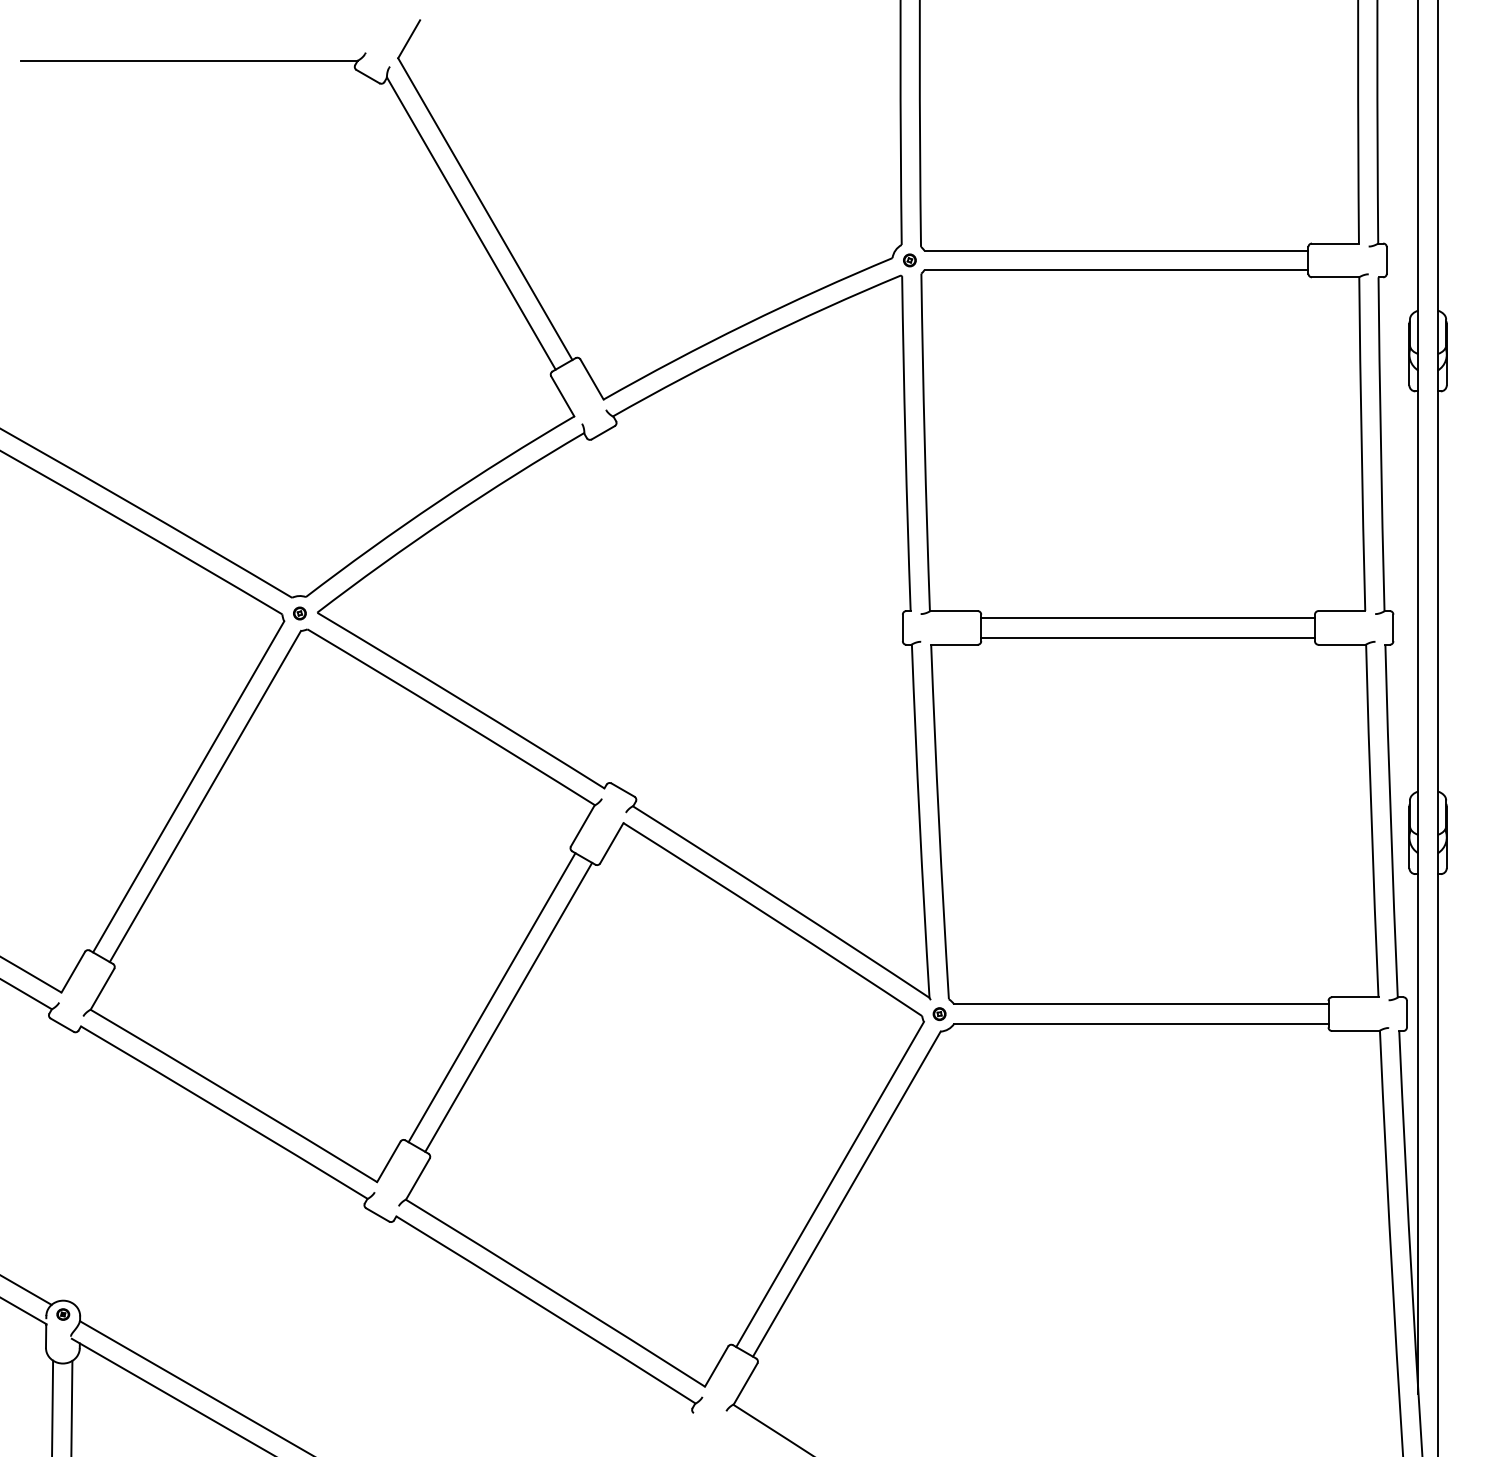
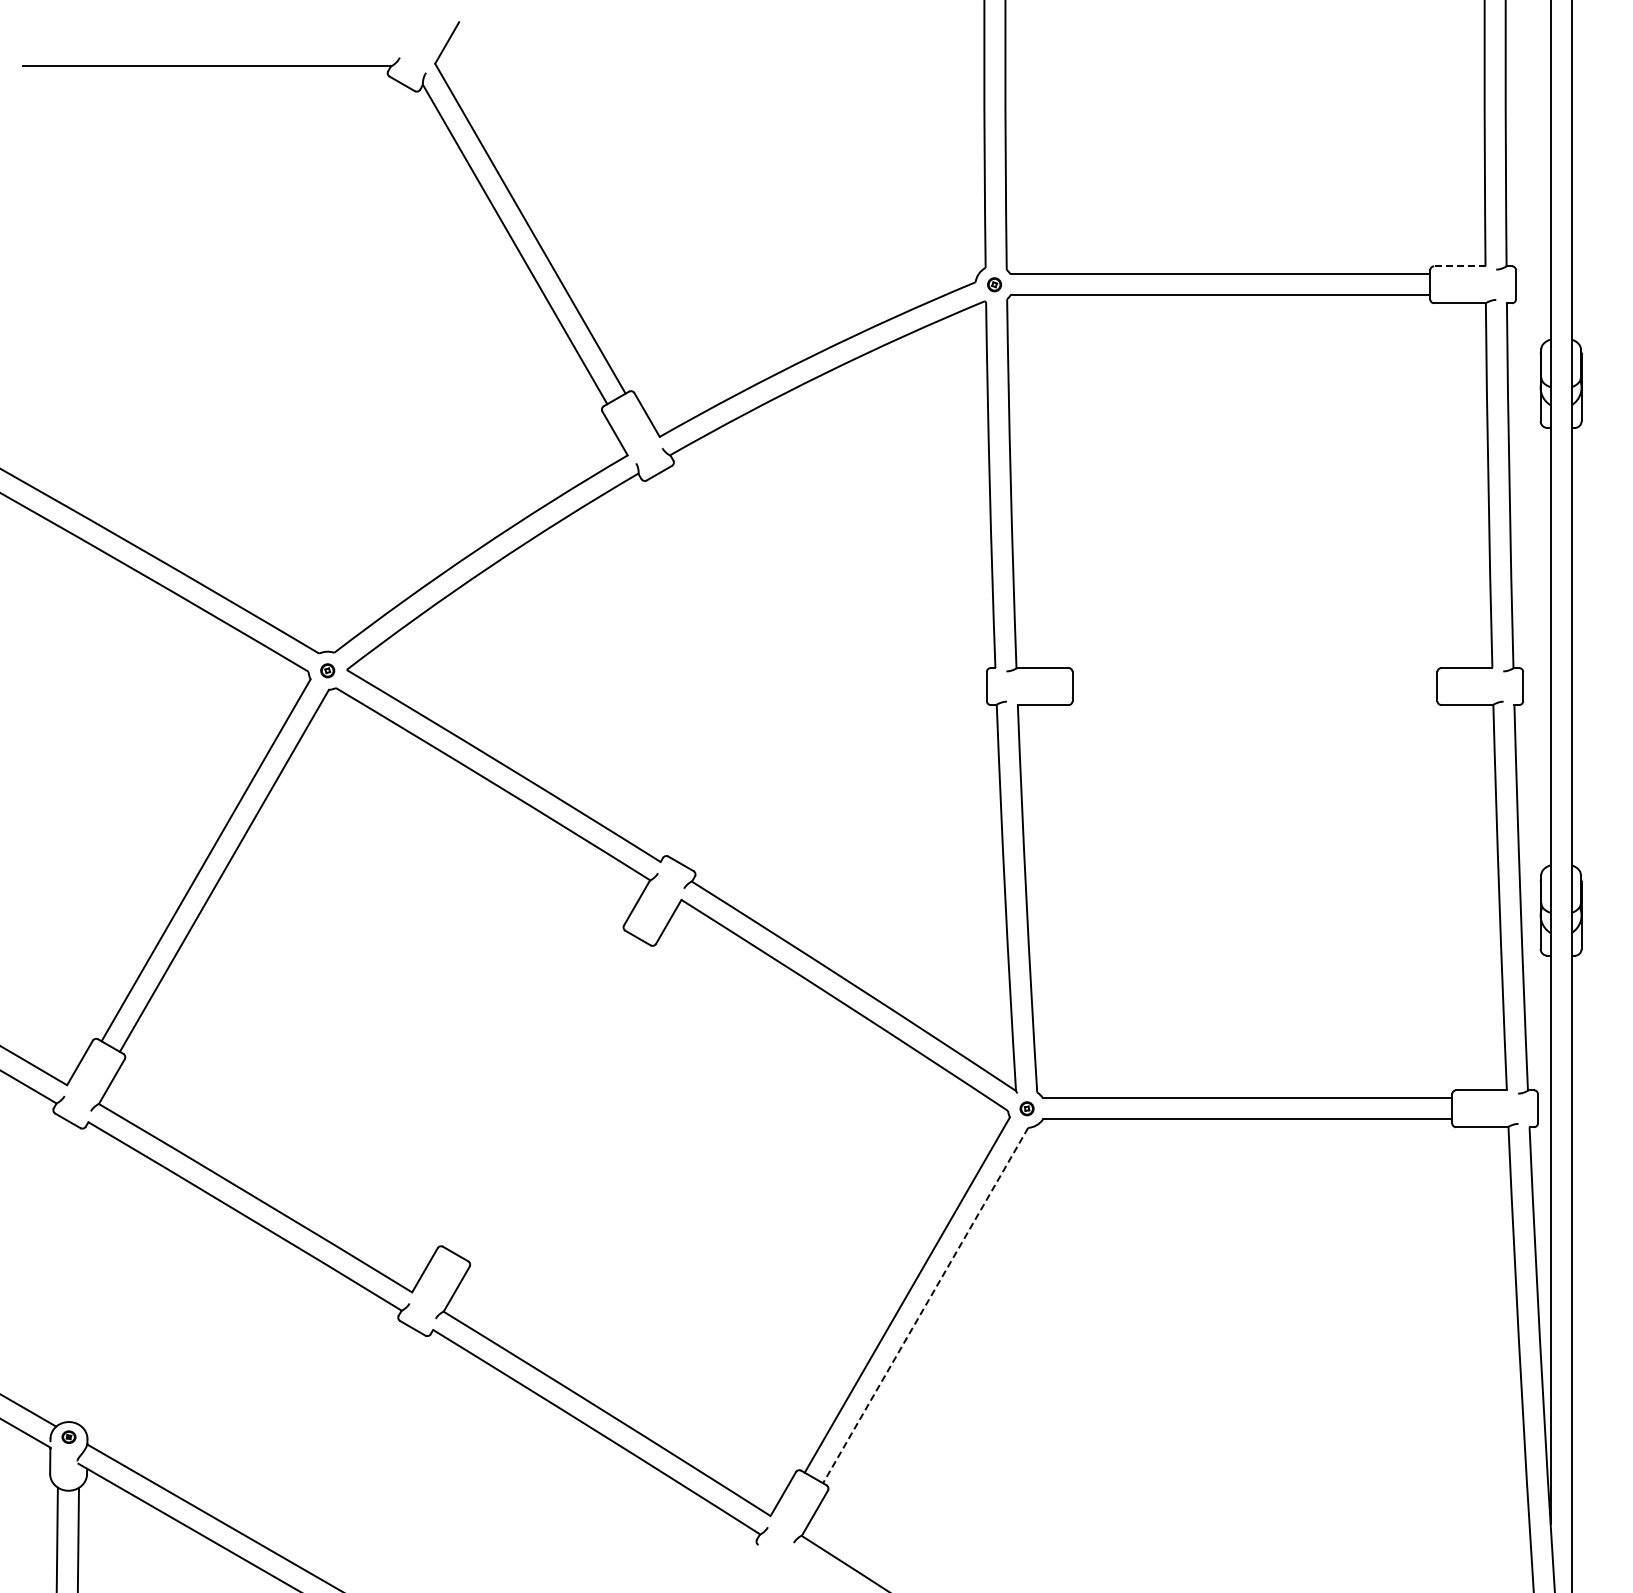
line: (1335, 243) -> (1459, 266), solid -> dashed
line: (1147, 618) -> (1254, 676), removed
line: (1147, 637) -> (1254, 697), removed
line: (491, 997) -> (537, 1090), removed
line: (508, 1007) -> (555, 1101), removed
line: (846, 1194) -> (925, 1306), solid -> dashed

